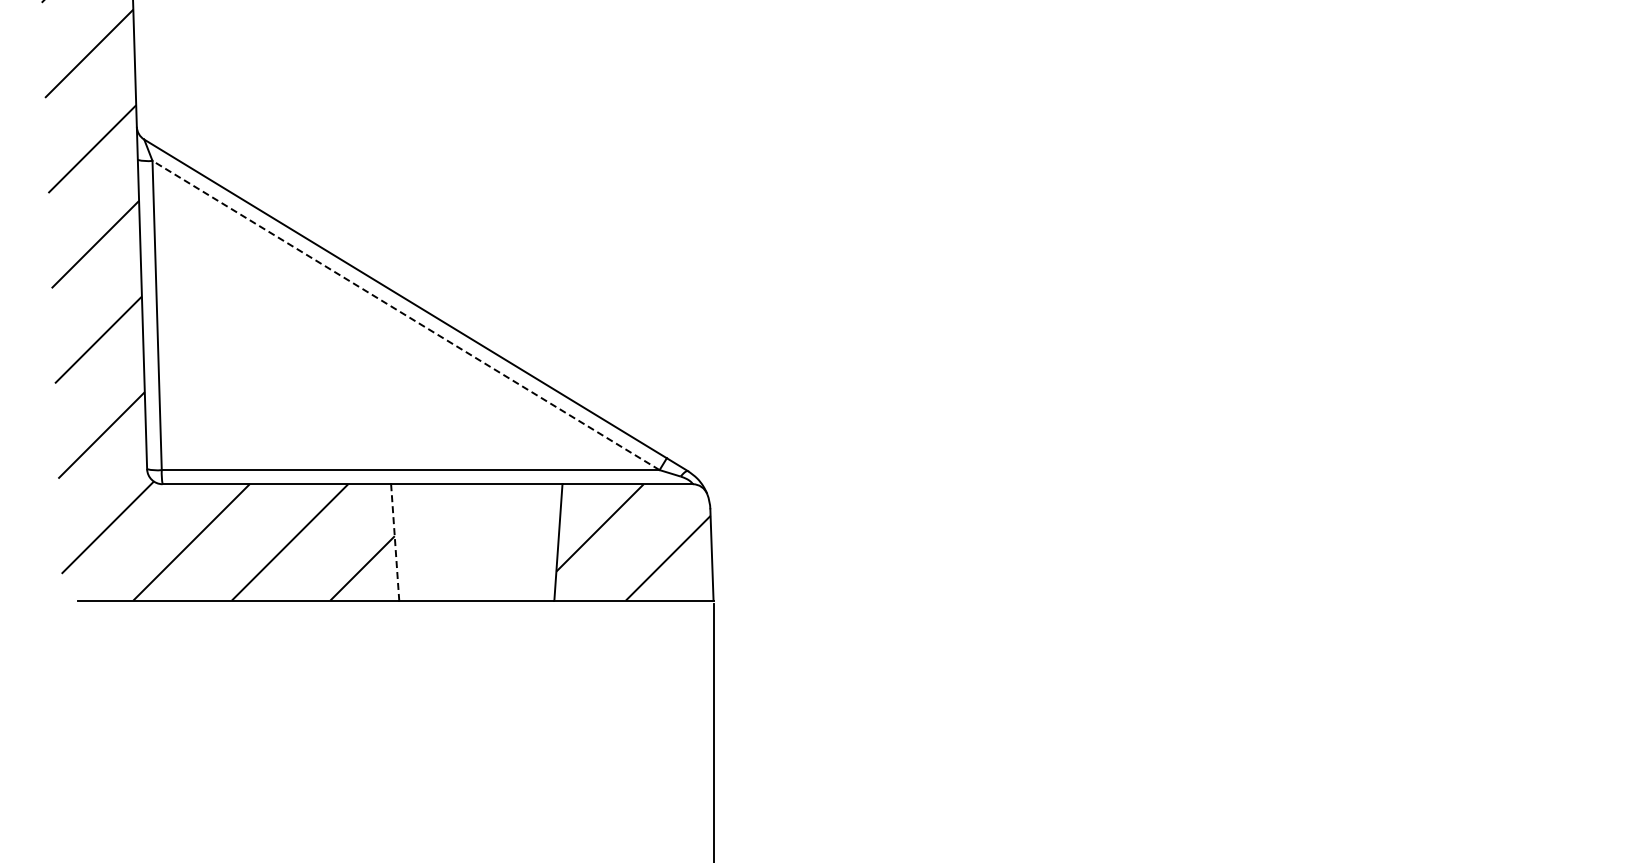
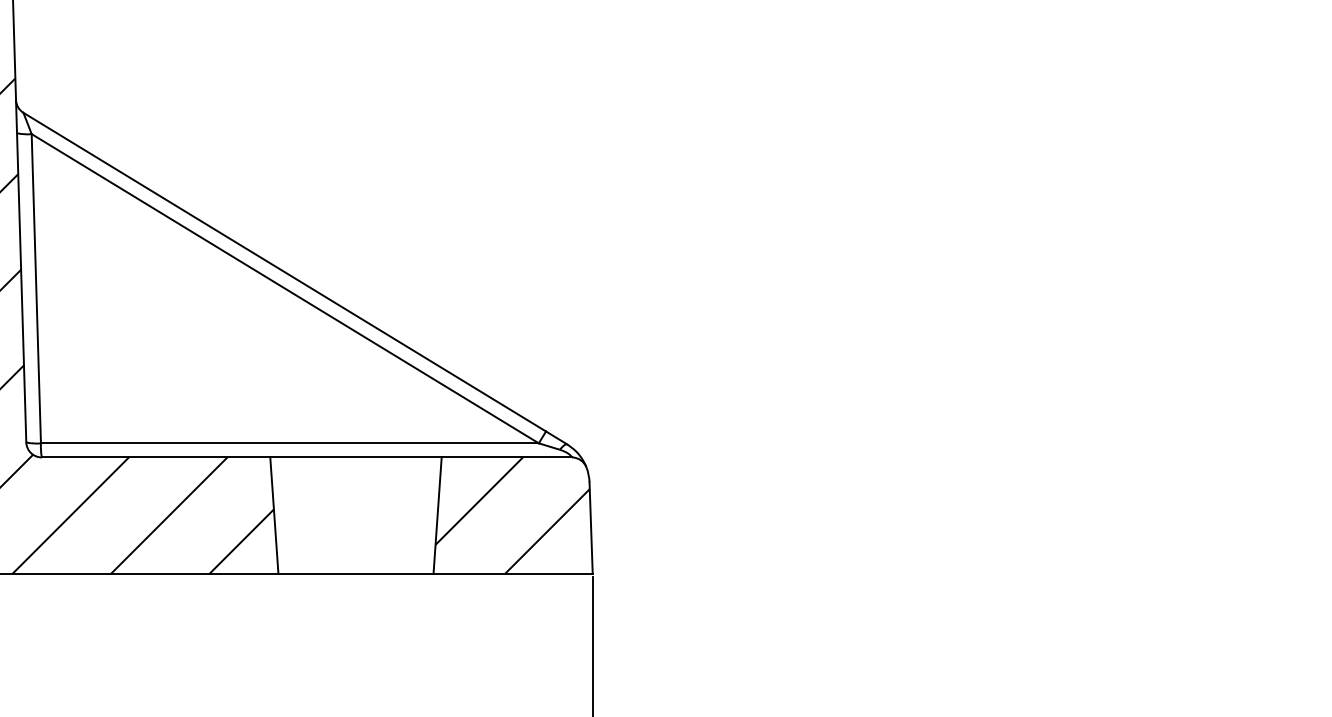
line: (406, 315) -> (285, 288), dashed -> solid
line: (395, 542) -> (274, 515), dashed -> solid

